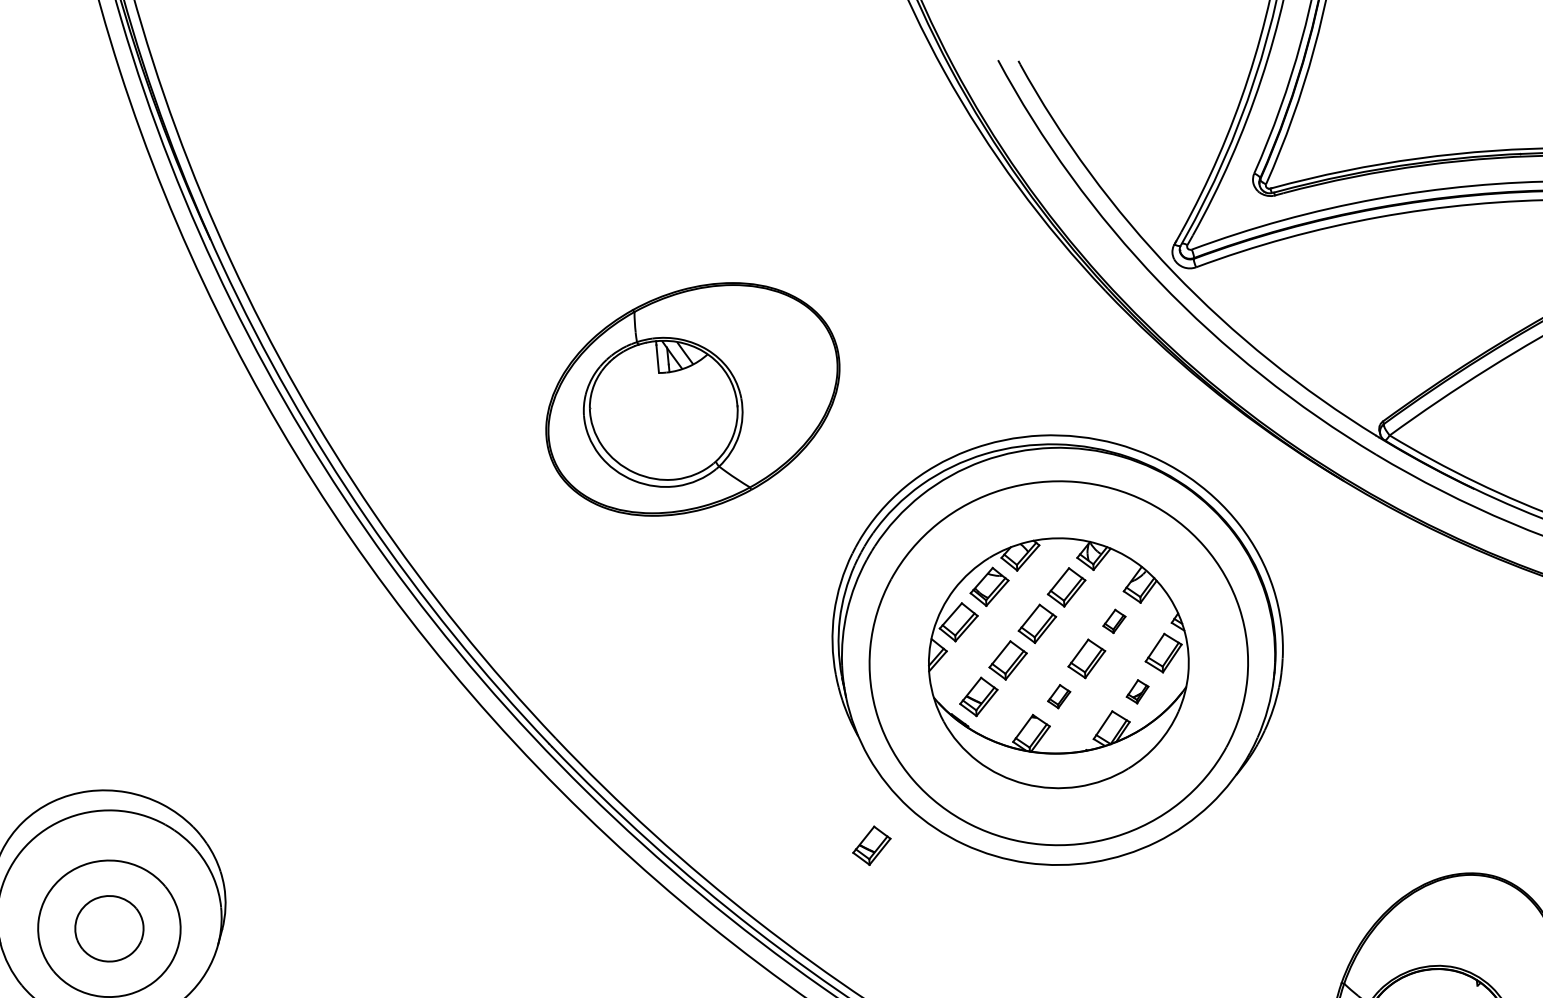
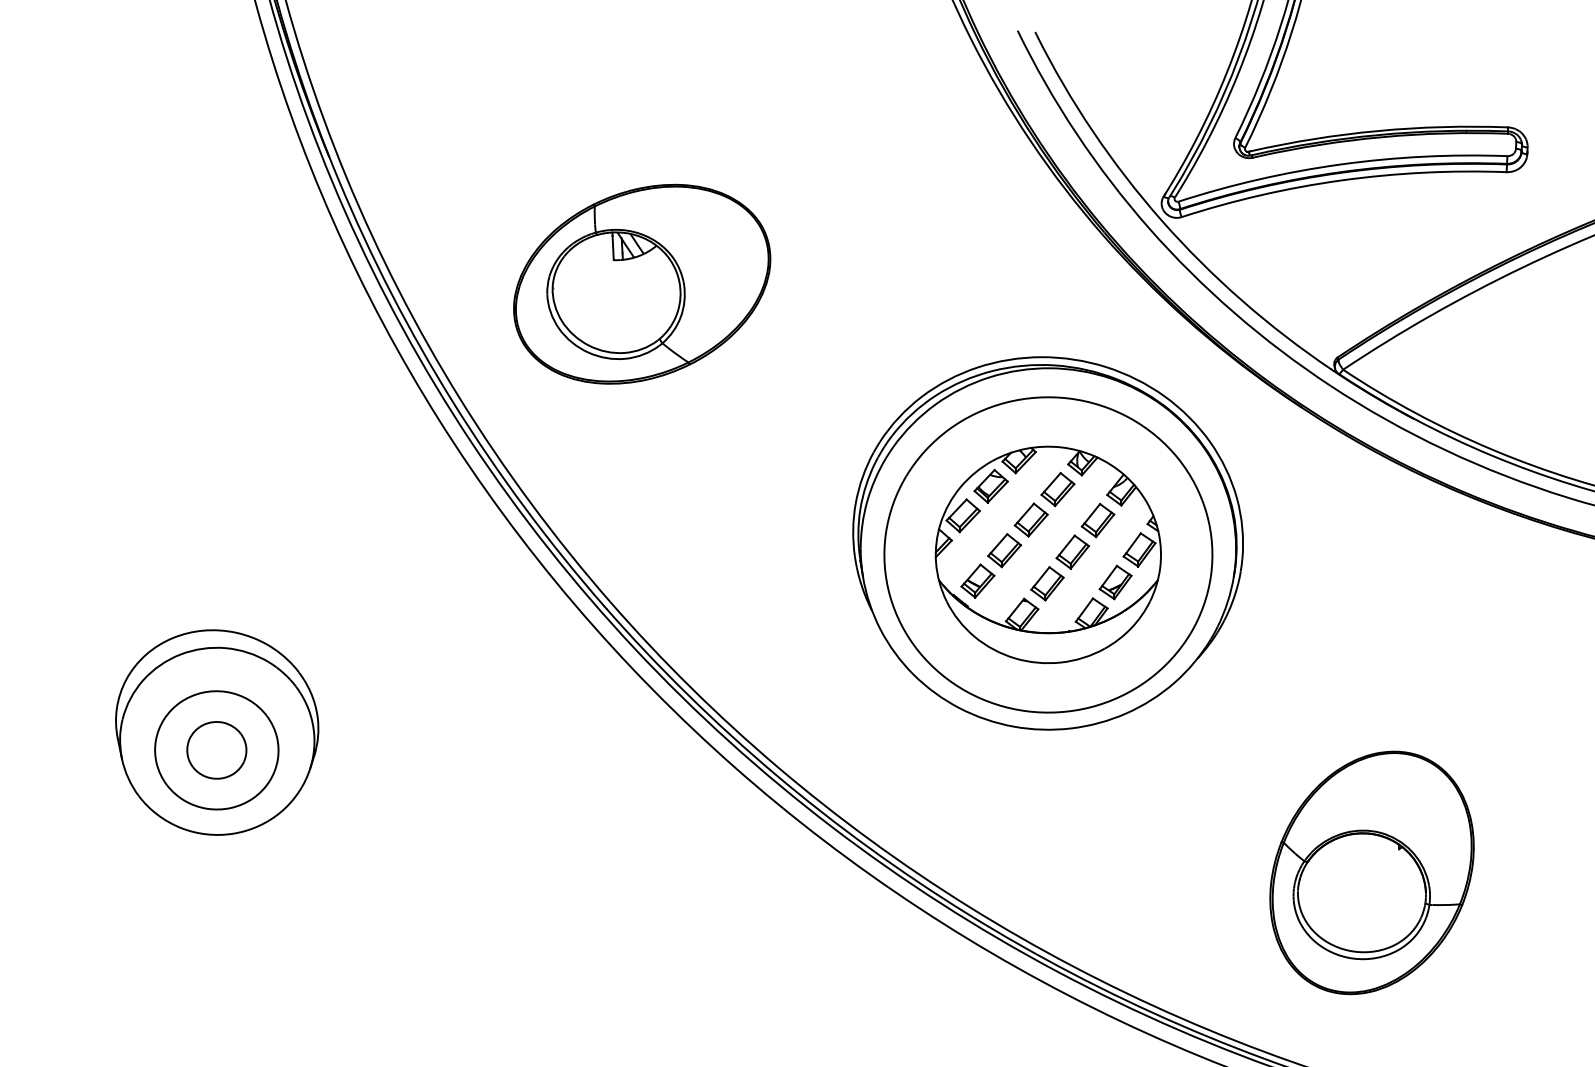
part: (693, 398) -> (642, 283), moved
part: (1113, 621) -> (1097, 520), size x1.67
part: (1137, 691) -> (1115, 582), size x1.67
part: (1059, 696) -> (1047, 583), size x1.67
part: (871, 845) -> (879, 705), removed

